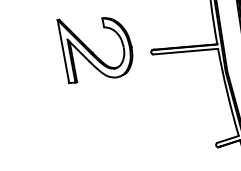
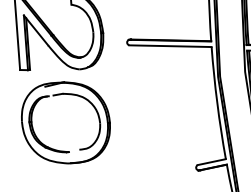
part: (109, 120) -> (65, 122), added

